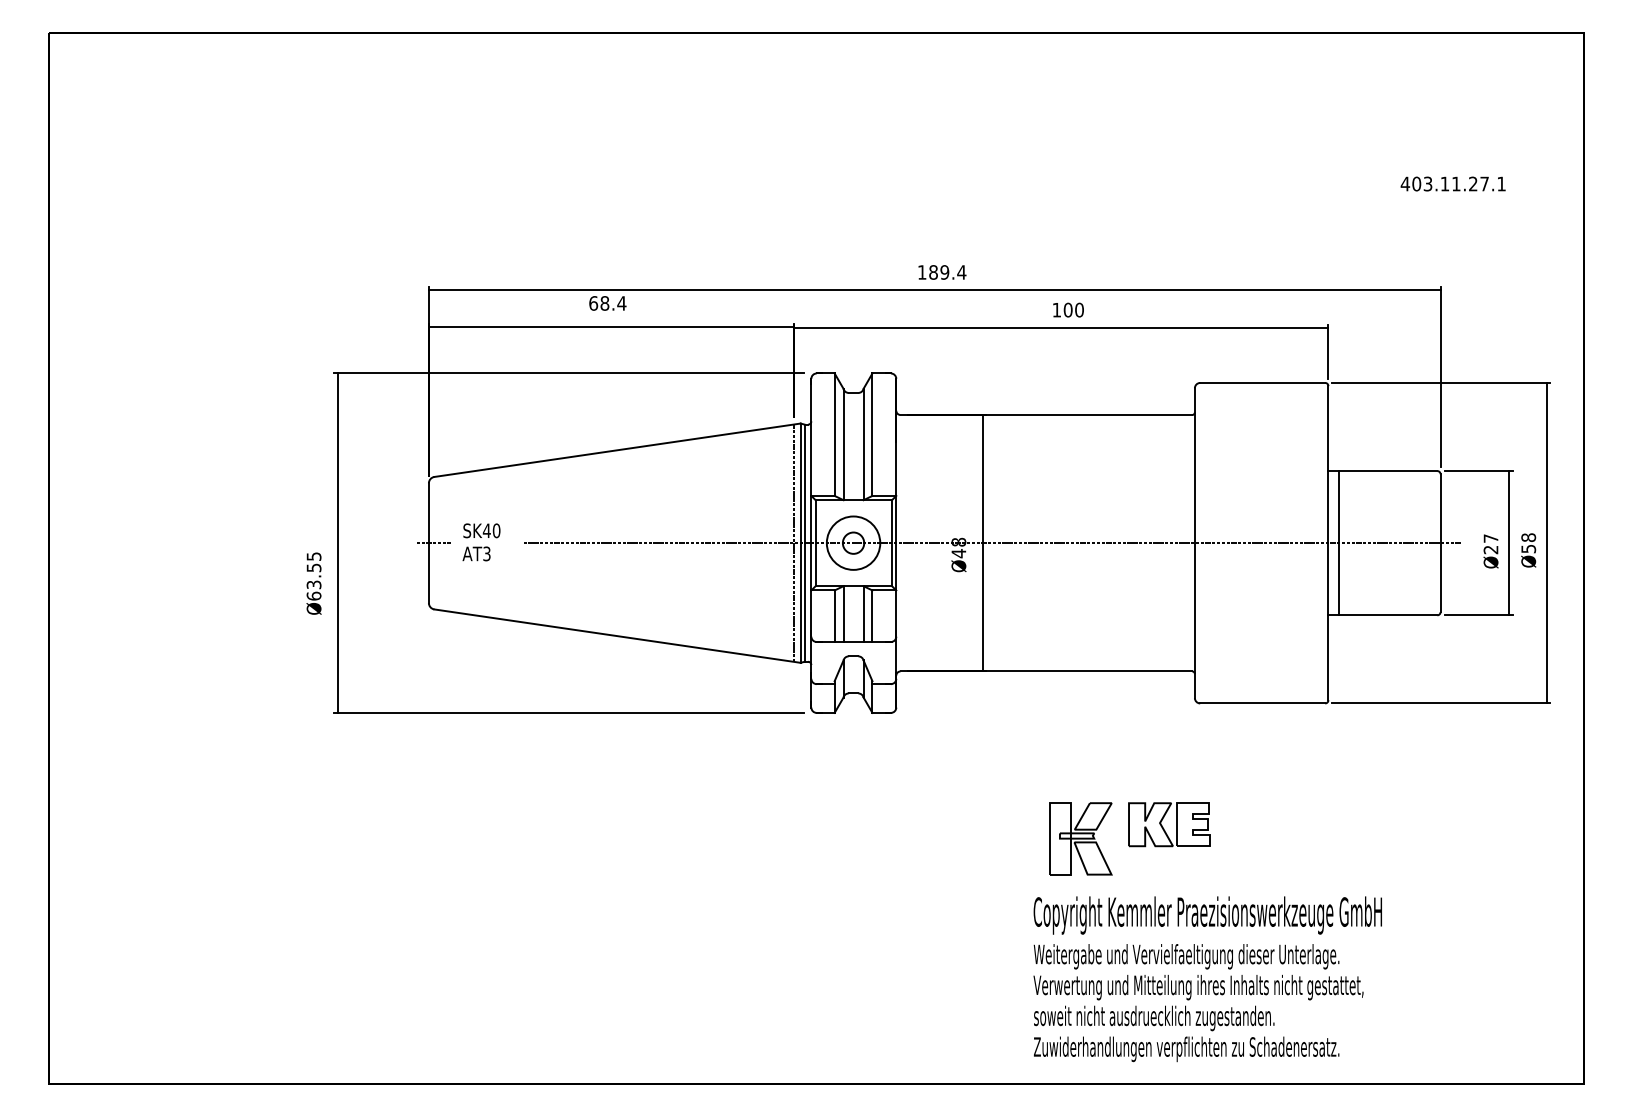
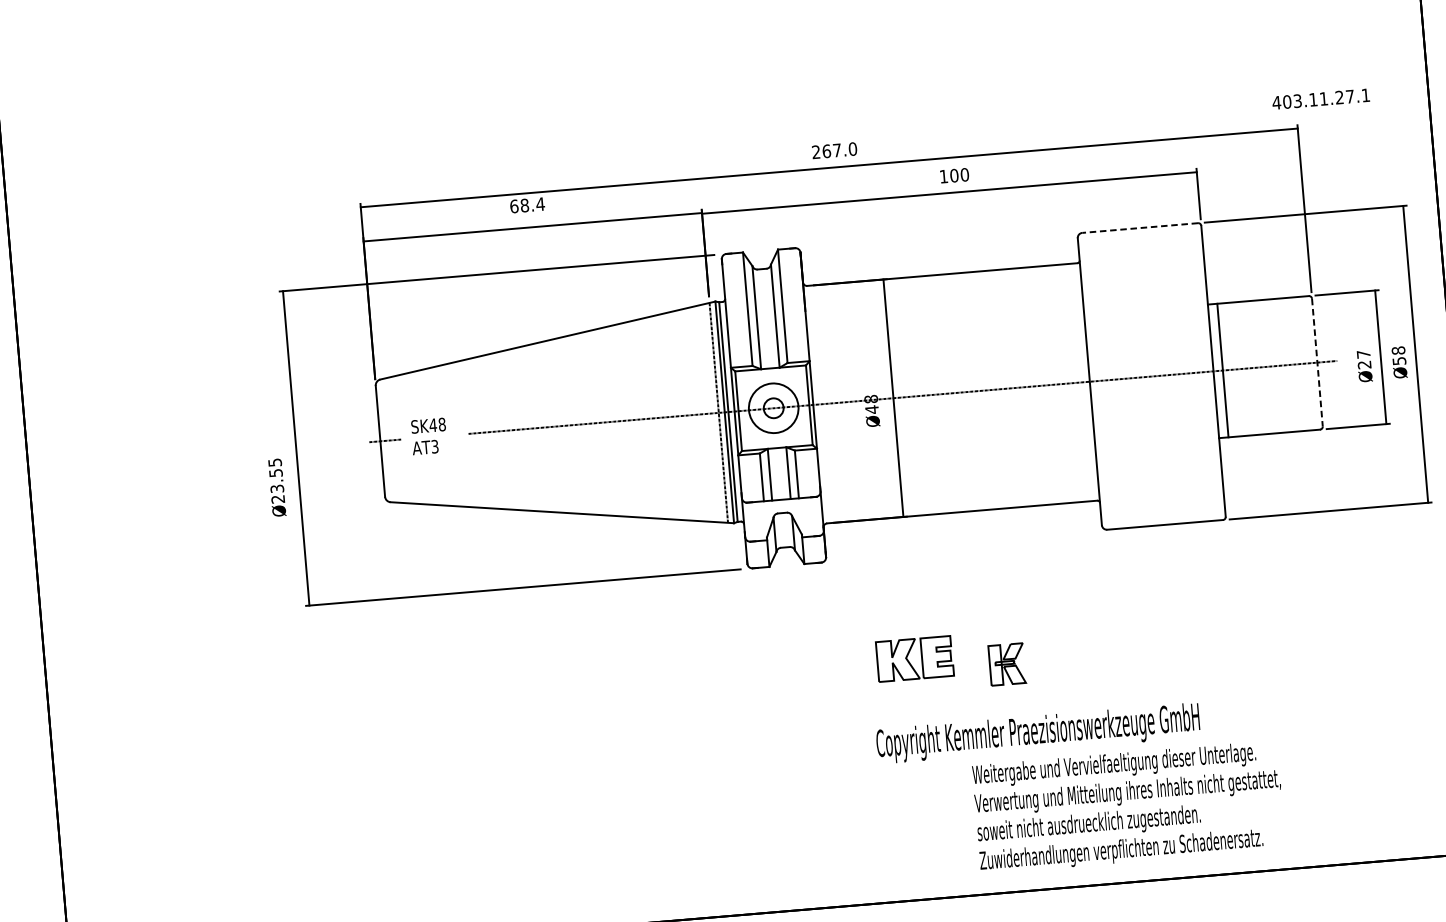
text: (1452, 183) -> (1320, 98), moved
text: (942, 272) -> (835, 150), 189.4 -> 267.0
line: (1262, 382) -> (1139, 227), solid -> dashed
text: (496, 530) -> (442, 424), SK40 -> SK48
line: (1440, 543) -> (1317, 362), solid -> dashed
text: (313, 595) -> (277, 498), Ø63.55 -> Ø23.55
part: (1164, 828) -> (910, 662), moved
part: (1080, 838) -> (1006, 664), size x0.6
text: (1207, 915) -> (1037, 733), moved

